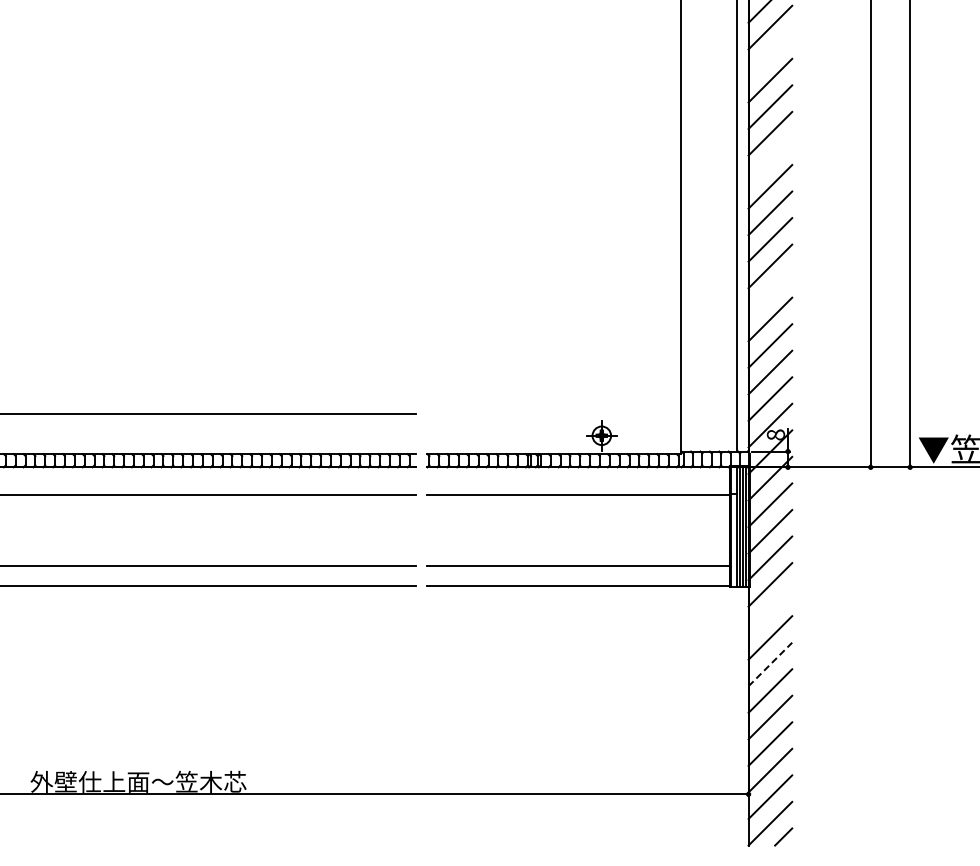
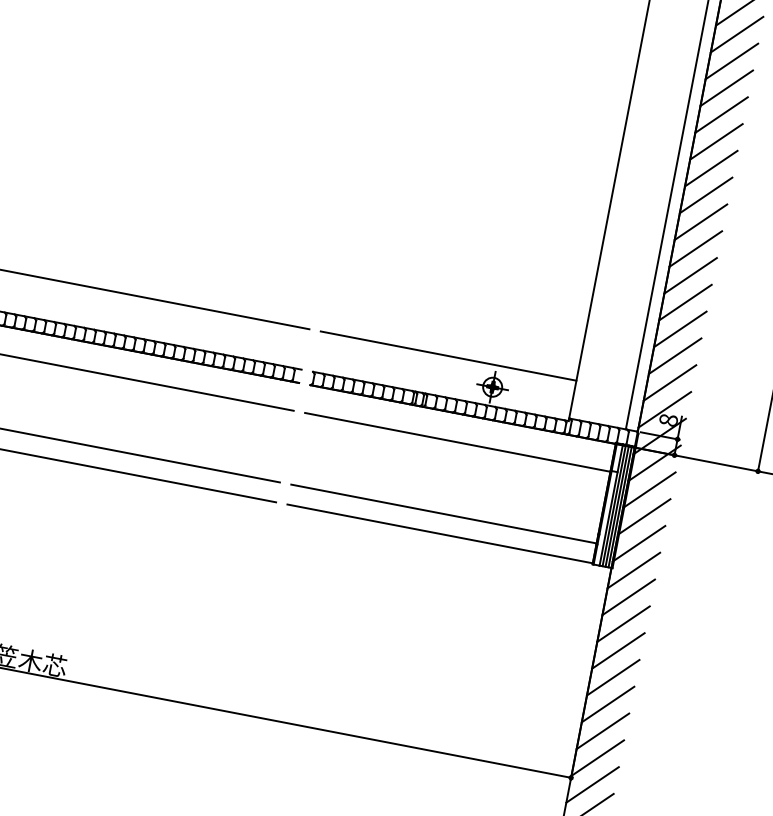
line: (770, 53) -> (737, 34), added
line: (770, 160) -> (716, 142), added
line: (770, 292) -> (690, 275), added
line: (553, 414) -> (448, 356), added
line: (770, 611) -> (628, 597), added
line: (770, 664) -> (618, 650), dashed -> solid

